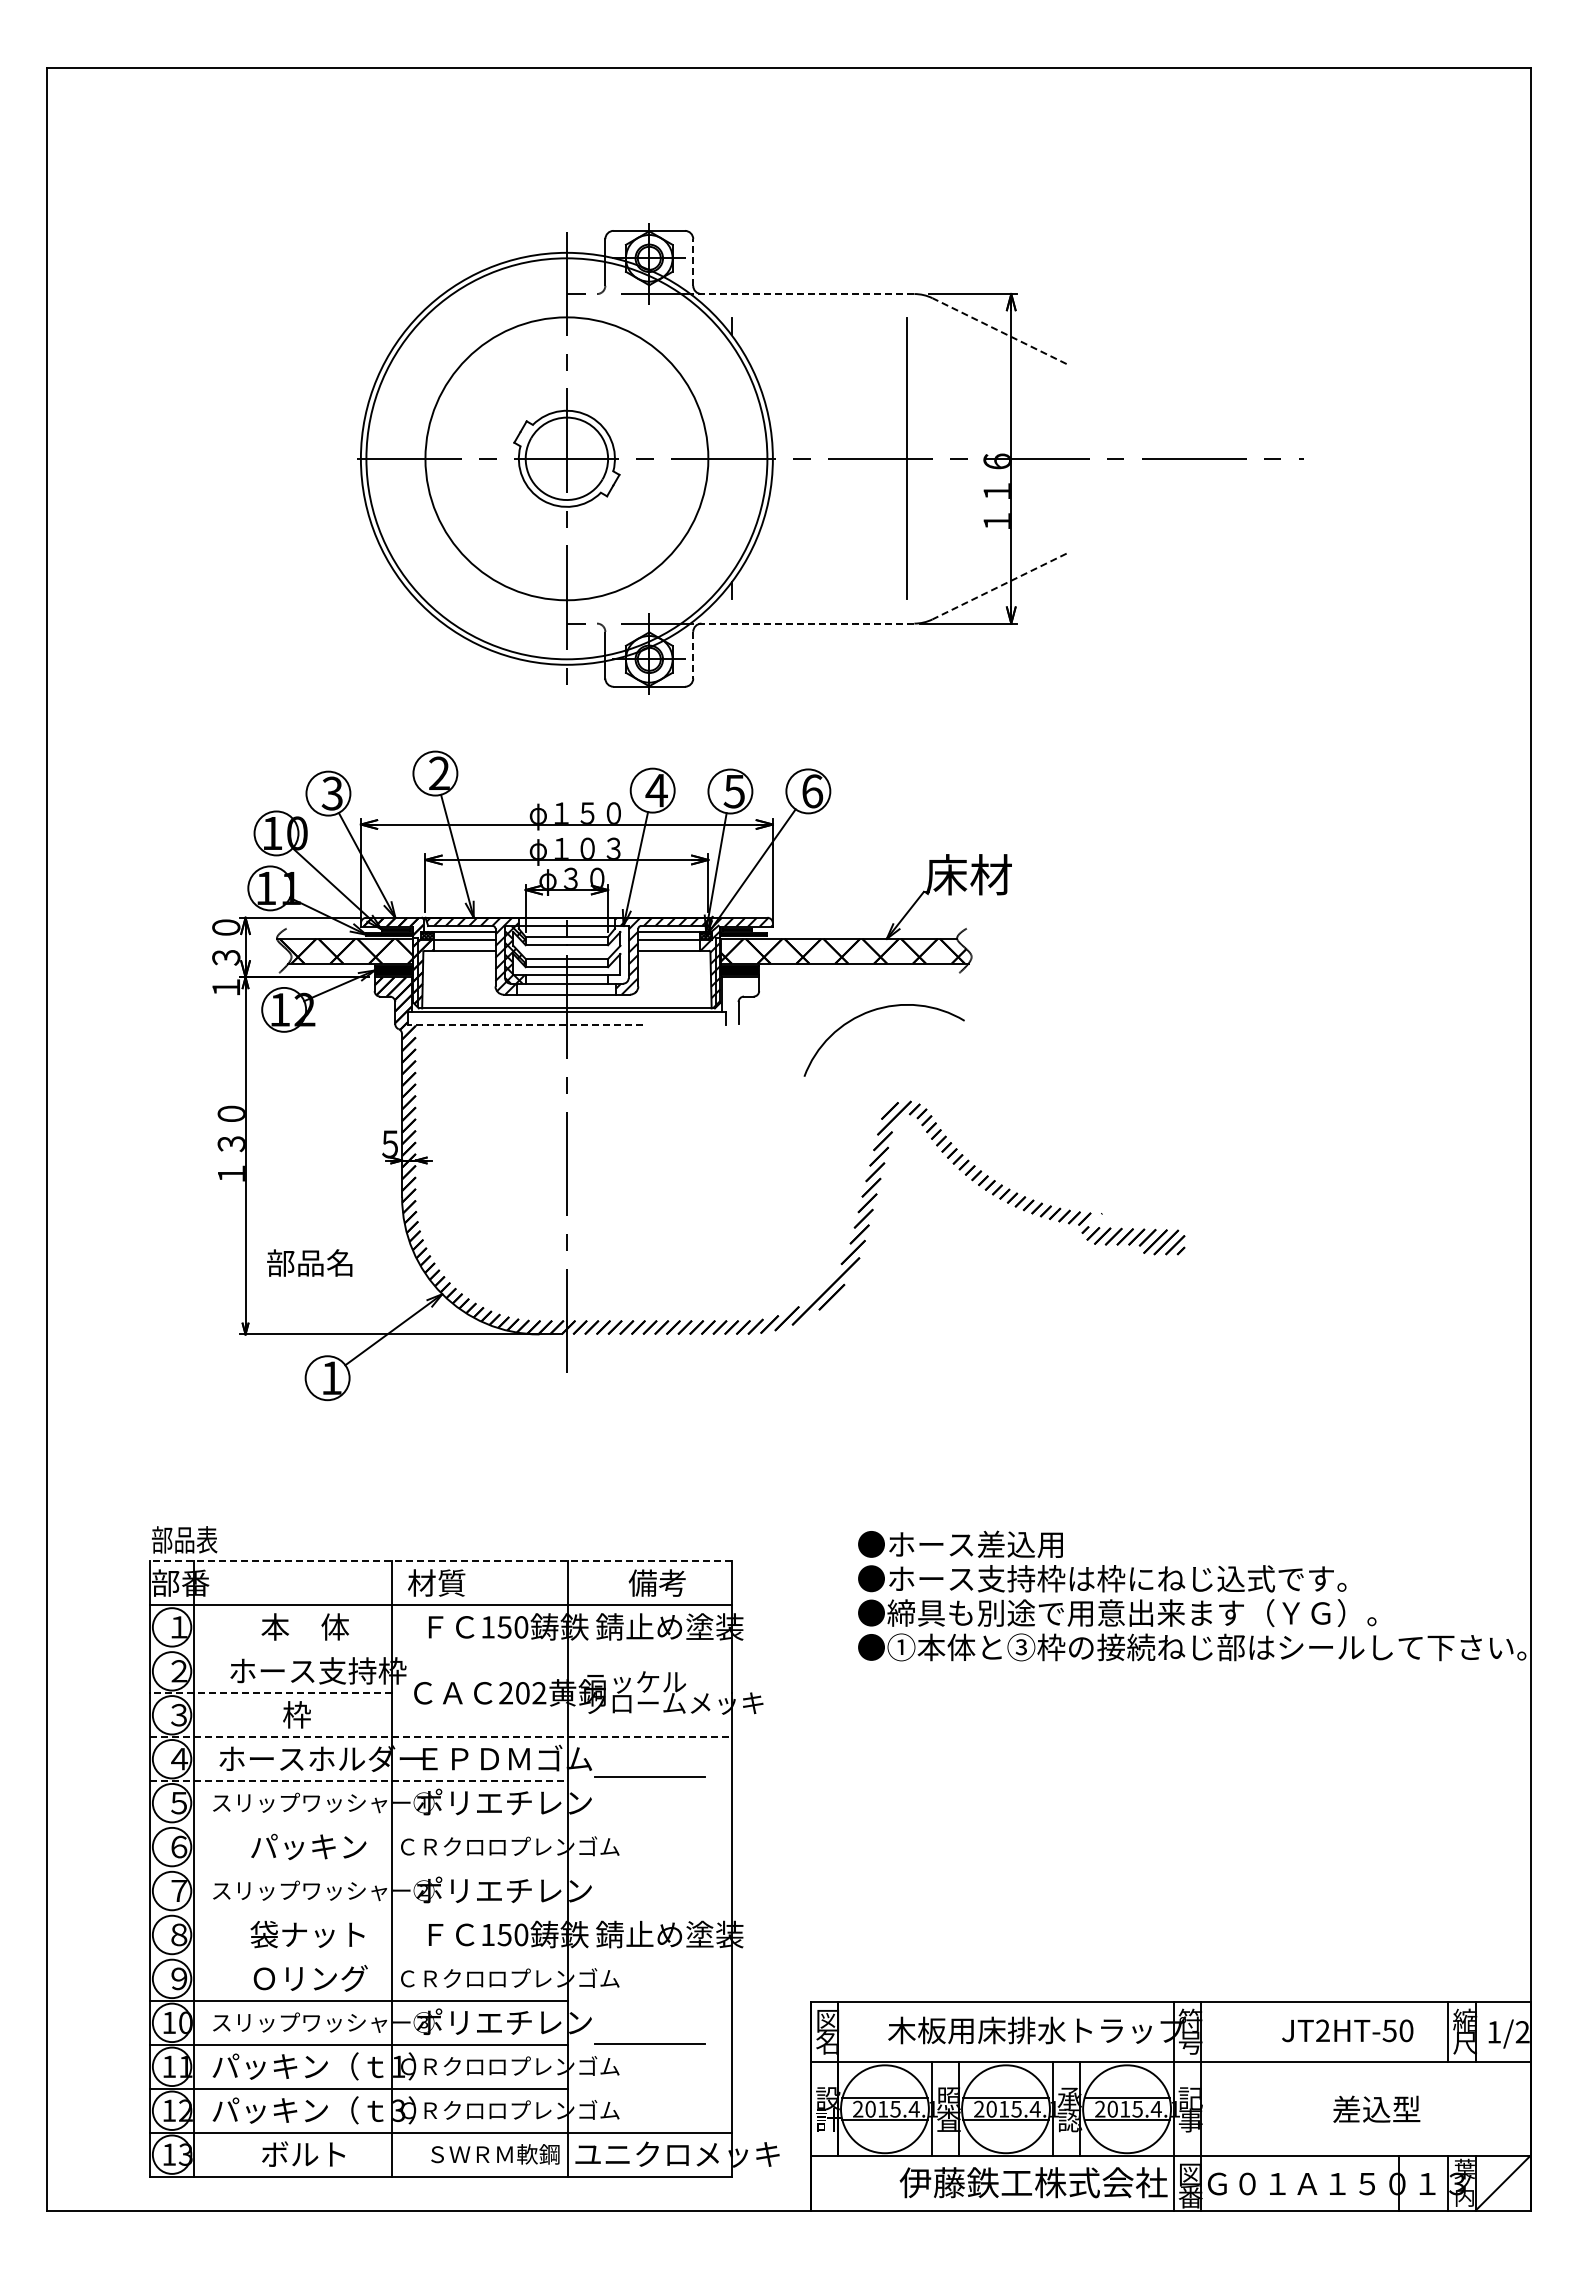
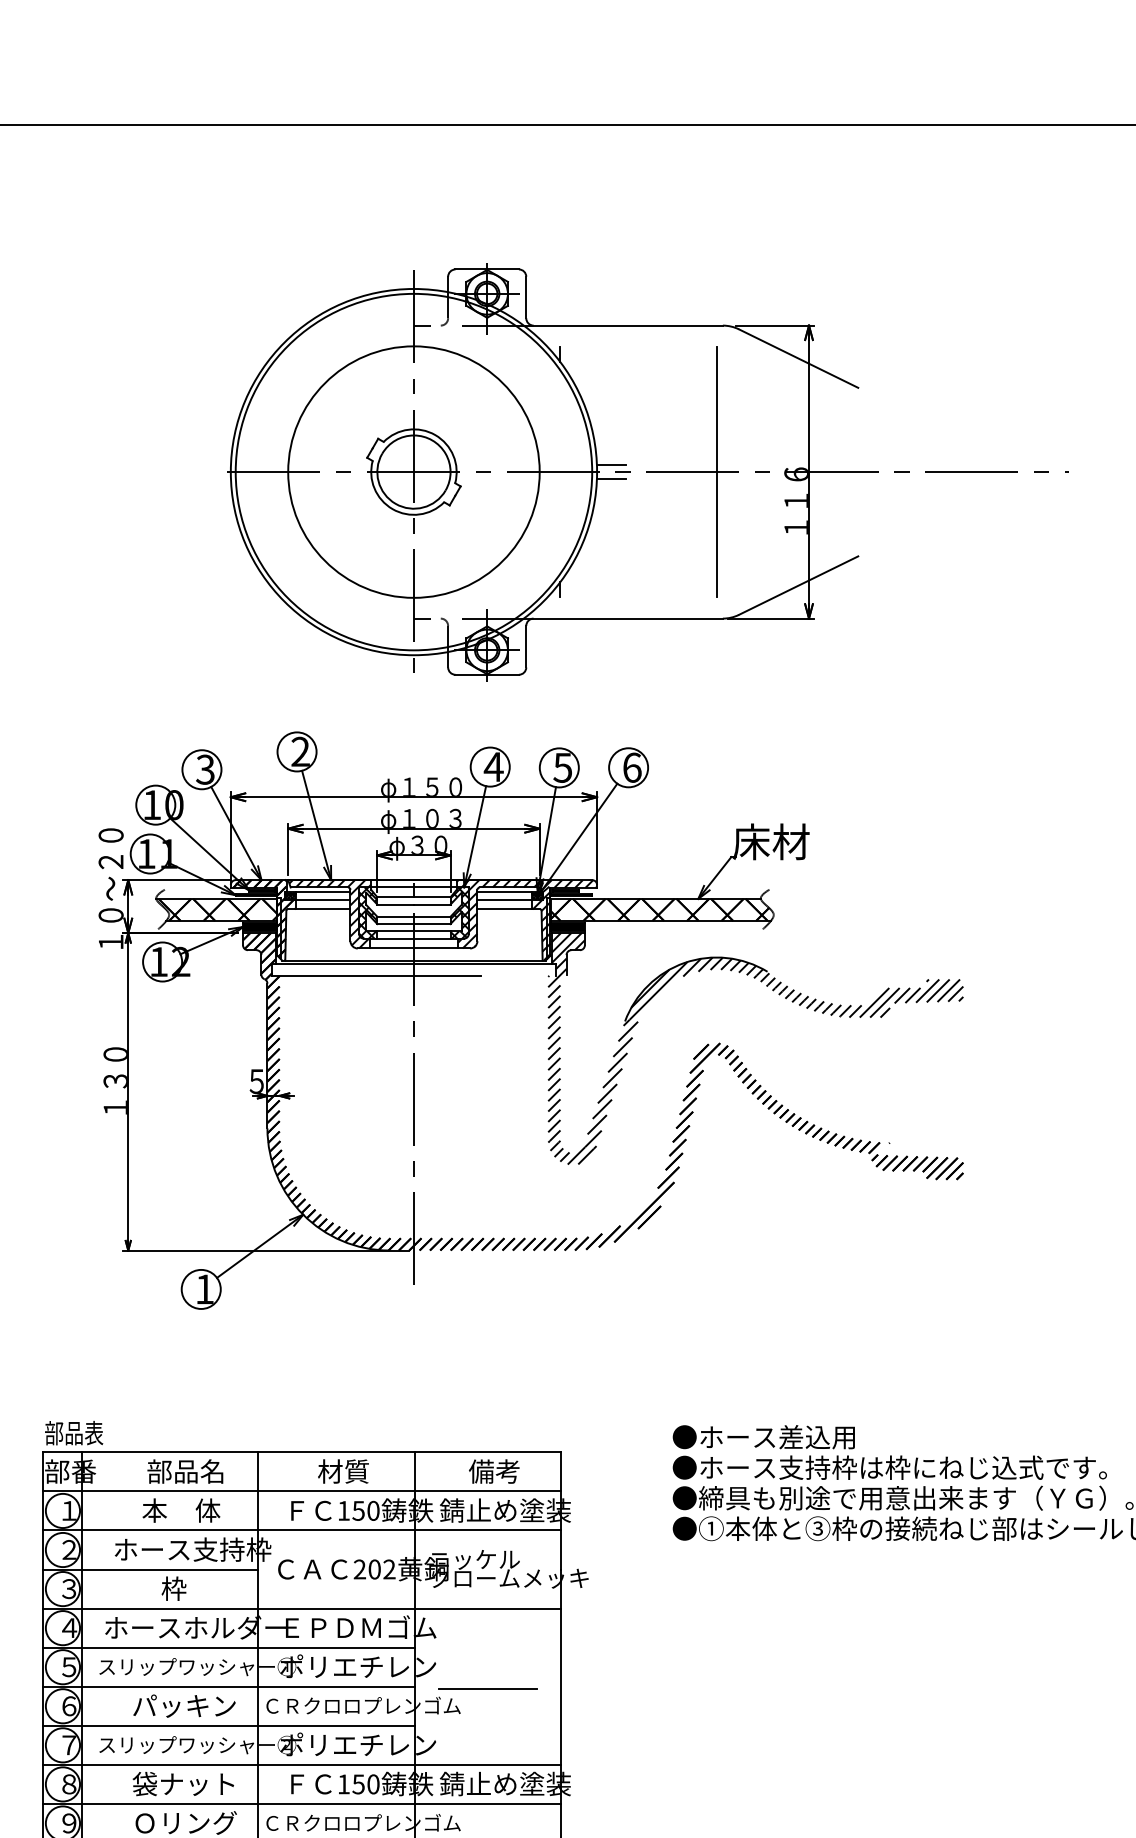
line: (693, 261) -> (526, 296), dashed -> solid
line: (802, 294) -> (623, 326), dashed -> solid
line: (999, 331) -> (798, 358), dashed -> solid
line: (788, 450) -> (610, 464), added
line: (788, 467) -> (610, 479), added
line: (999, 586) -> (798, 585), dashed -> solid
line: (802, 623) -> (623, 618), dashed -> solid
line: (693, 655) -> (526, 646), dashed -> solid
text: (226, 912) -> (111, 875), １３０ -> １０～２０
hatch: (618, 954) -> (459, 912), added
line: (525, 1025) -> (377, 975), dashed -> solid
hatch: (950, 1107) -> (754, 1048), added
text: (309, 1262) -> (185, 1471), moved
line: (440, 1561) -> (301, 1452), dashed -> solid
text: (436, 1582) -> (343, 1471), moved
line: (441, 1649) -> (302, 1530), added
line: (270, 1693) -> (150, 1569), dashed -> solid
line: (441, 1737) -> (302, 1608), dashed -> solid
line: (649, 1776) -> (487, 1688), moved
line: (358, 1781) -> (228, 1647), dashed -> solid
line: (358, 1825) -> (228, 1687), added
line: (358, 1869) -> (228, 1726), added
line: (441, 1913) -> (302, 1765), added
line: (441, 1956) -> (302, 1803), added

